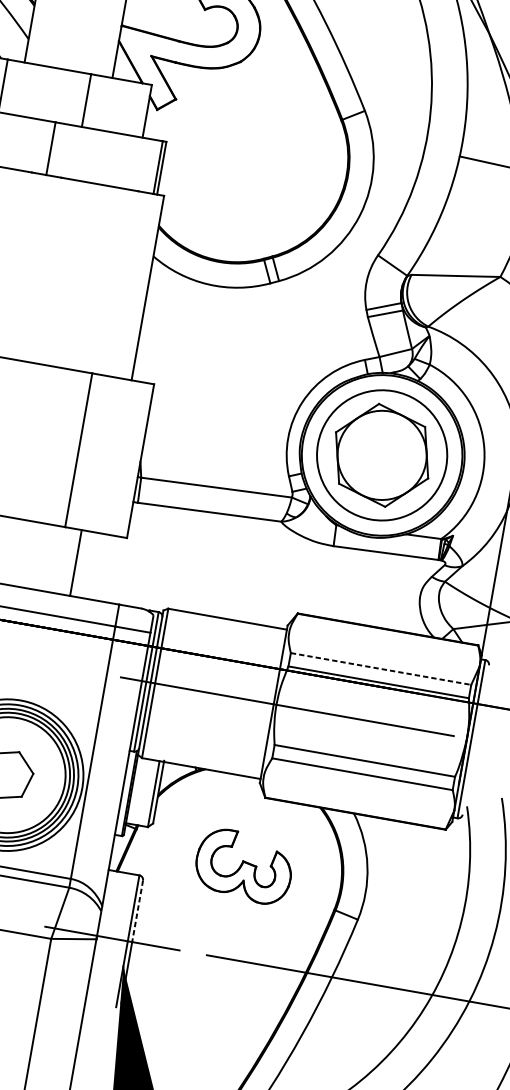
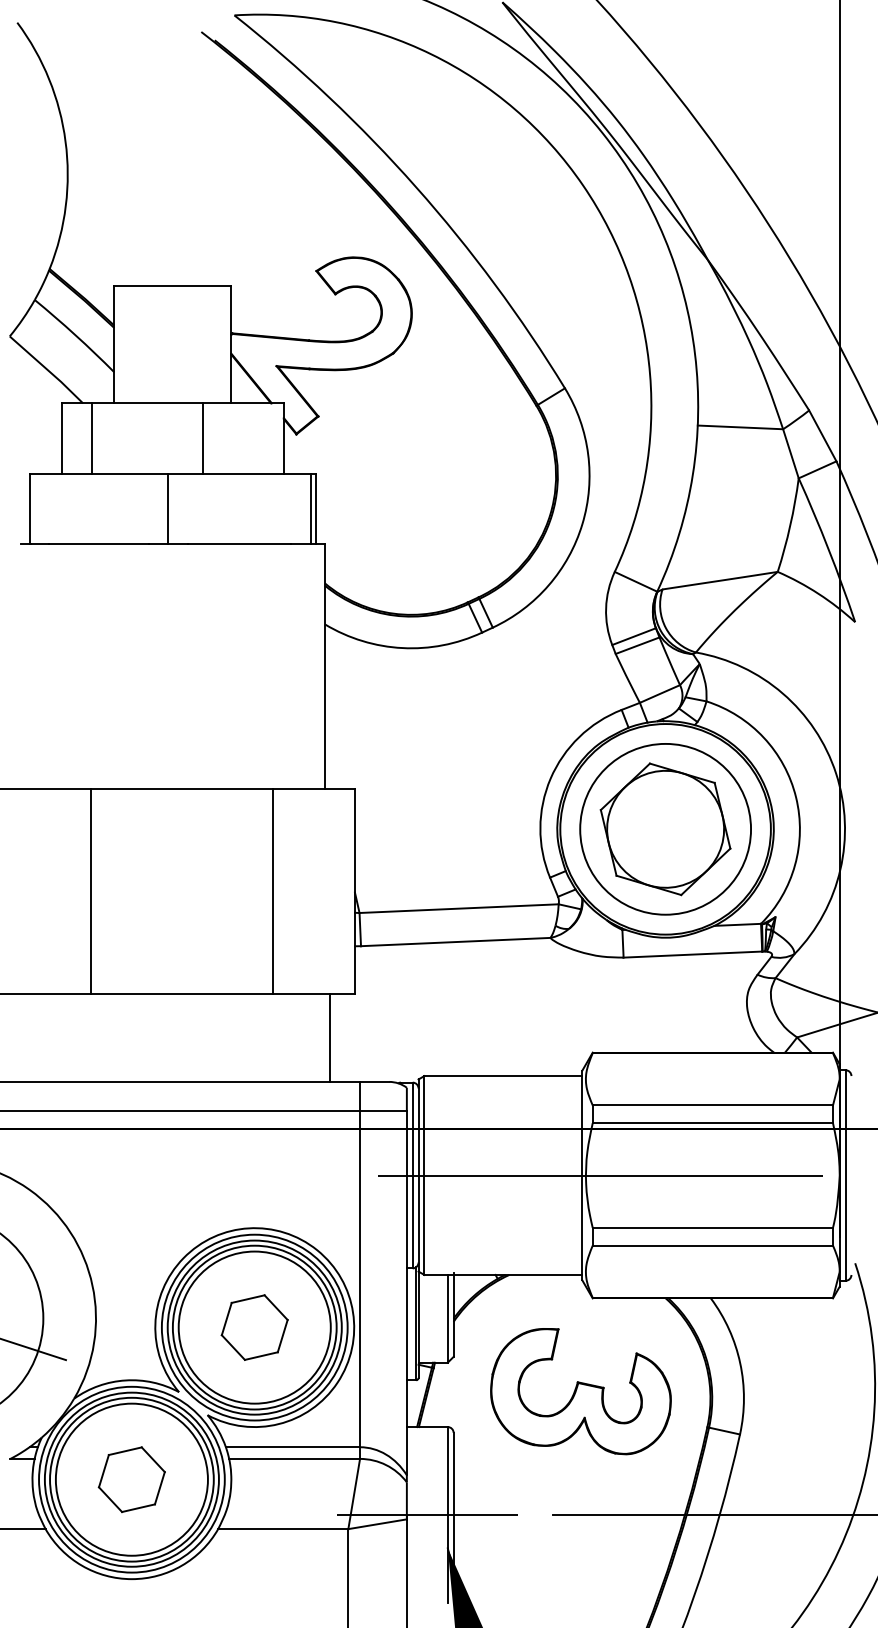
line: (75, 562) -> (329, 1037), moved
line: (381, 669) -> (713, 1105), dashed -> solid
part: (243, 866) -> (580, 1391), size x1.43
line: (137, 911) -> (453, 1473), dashed -> solid

